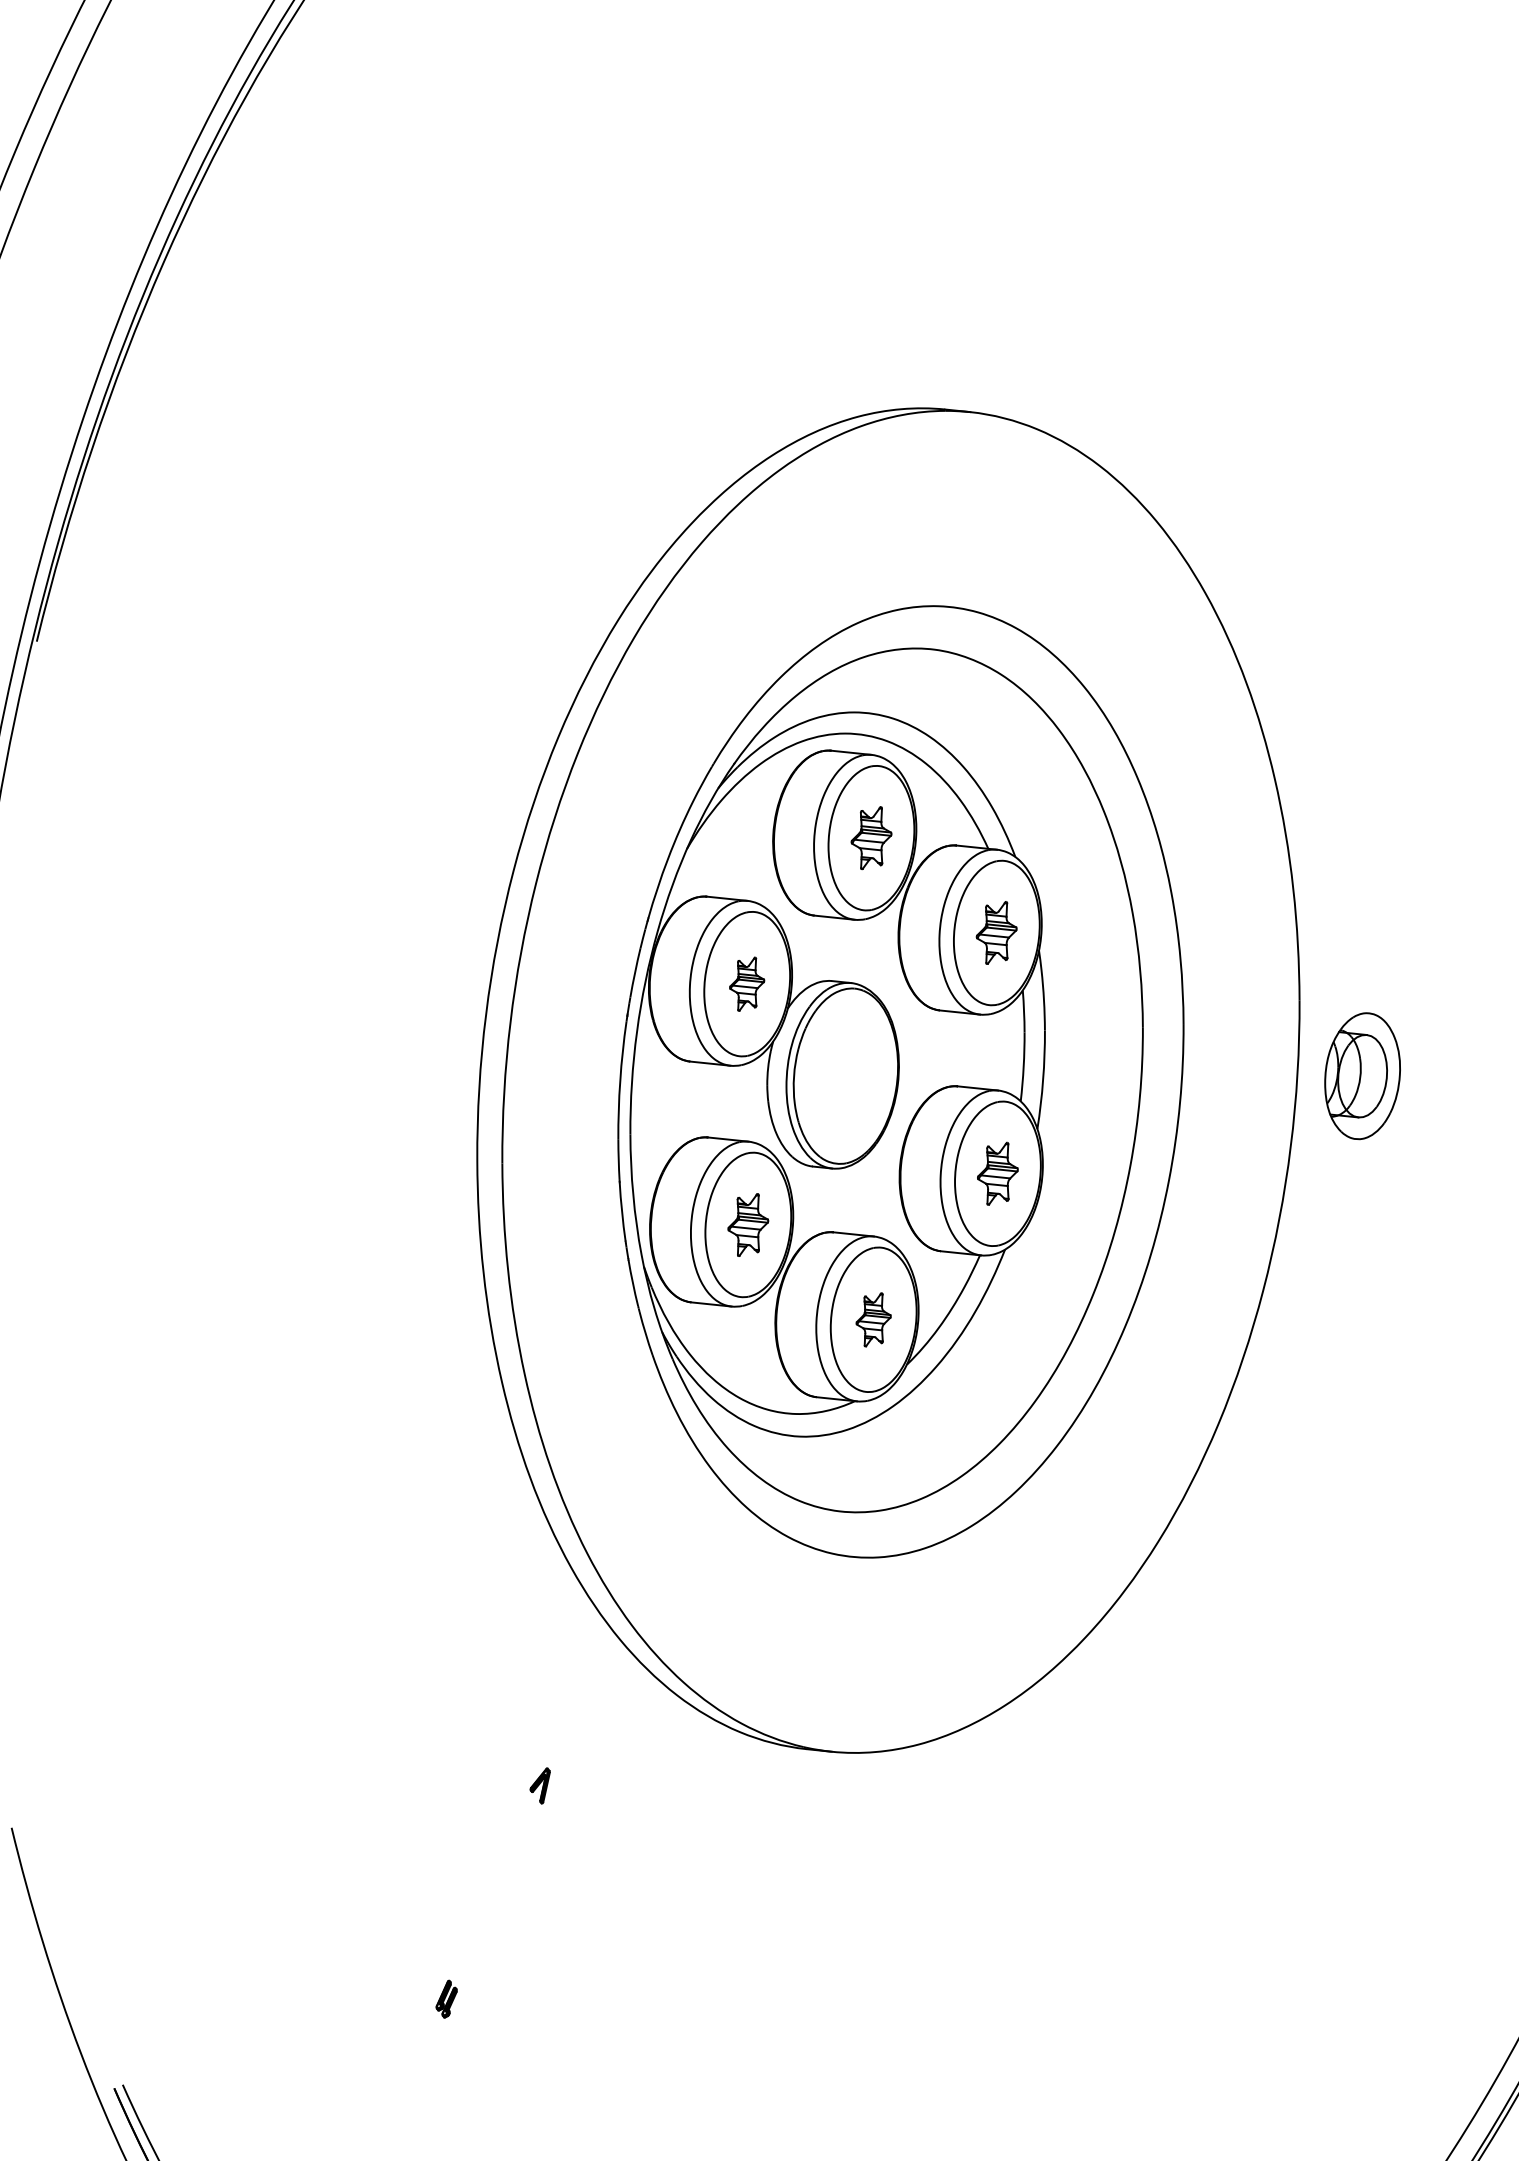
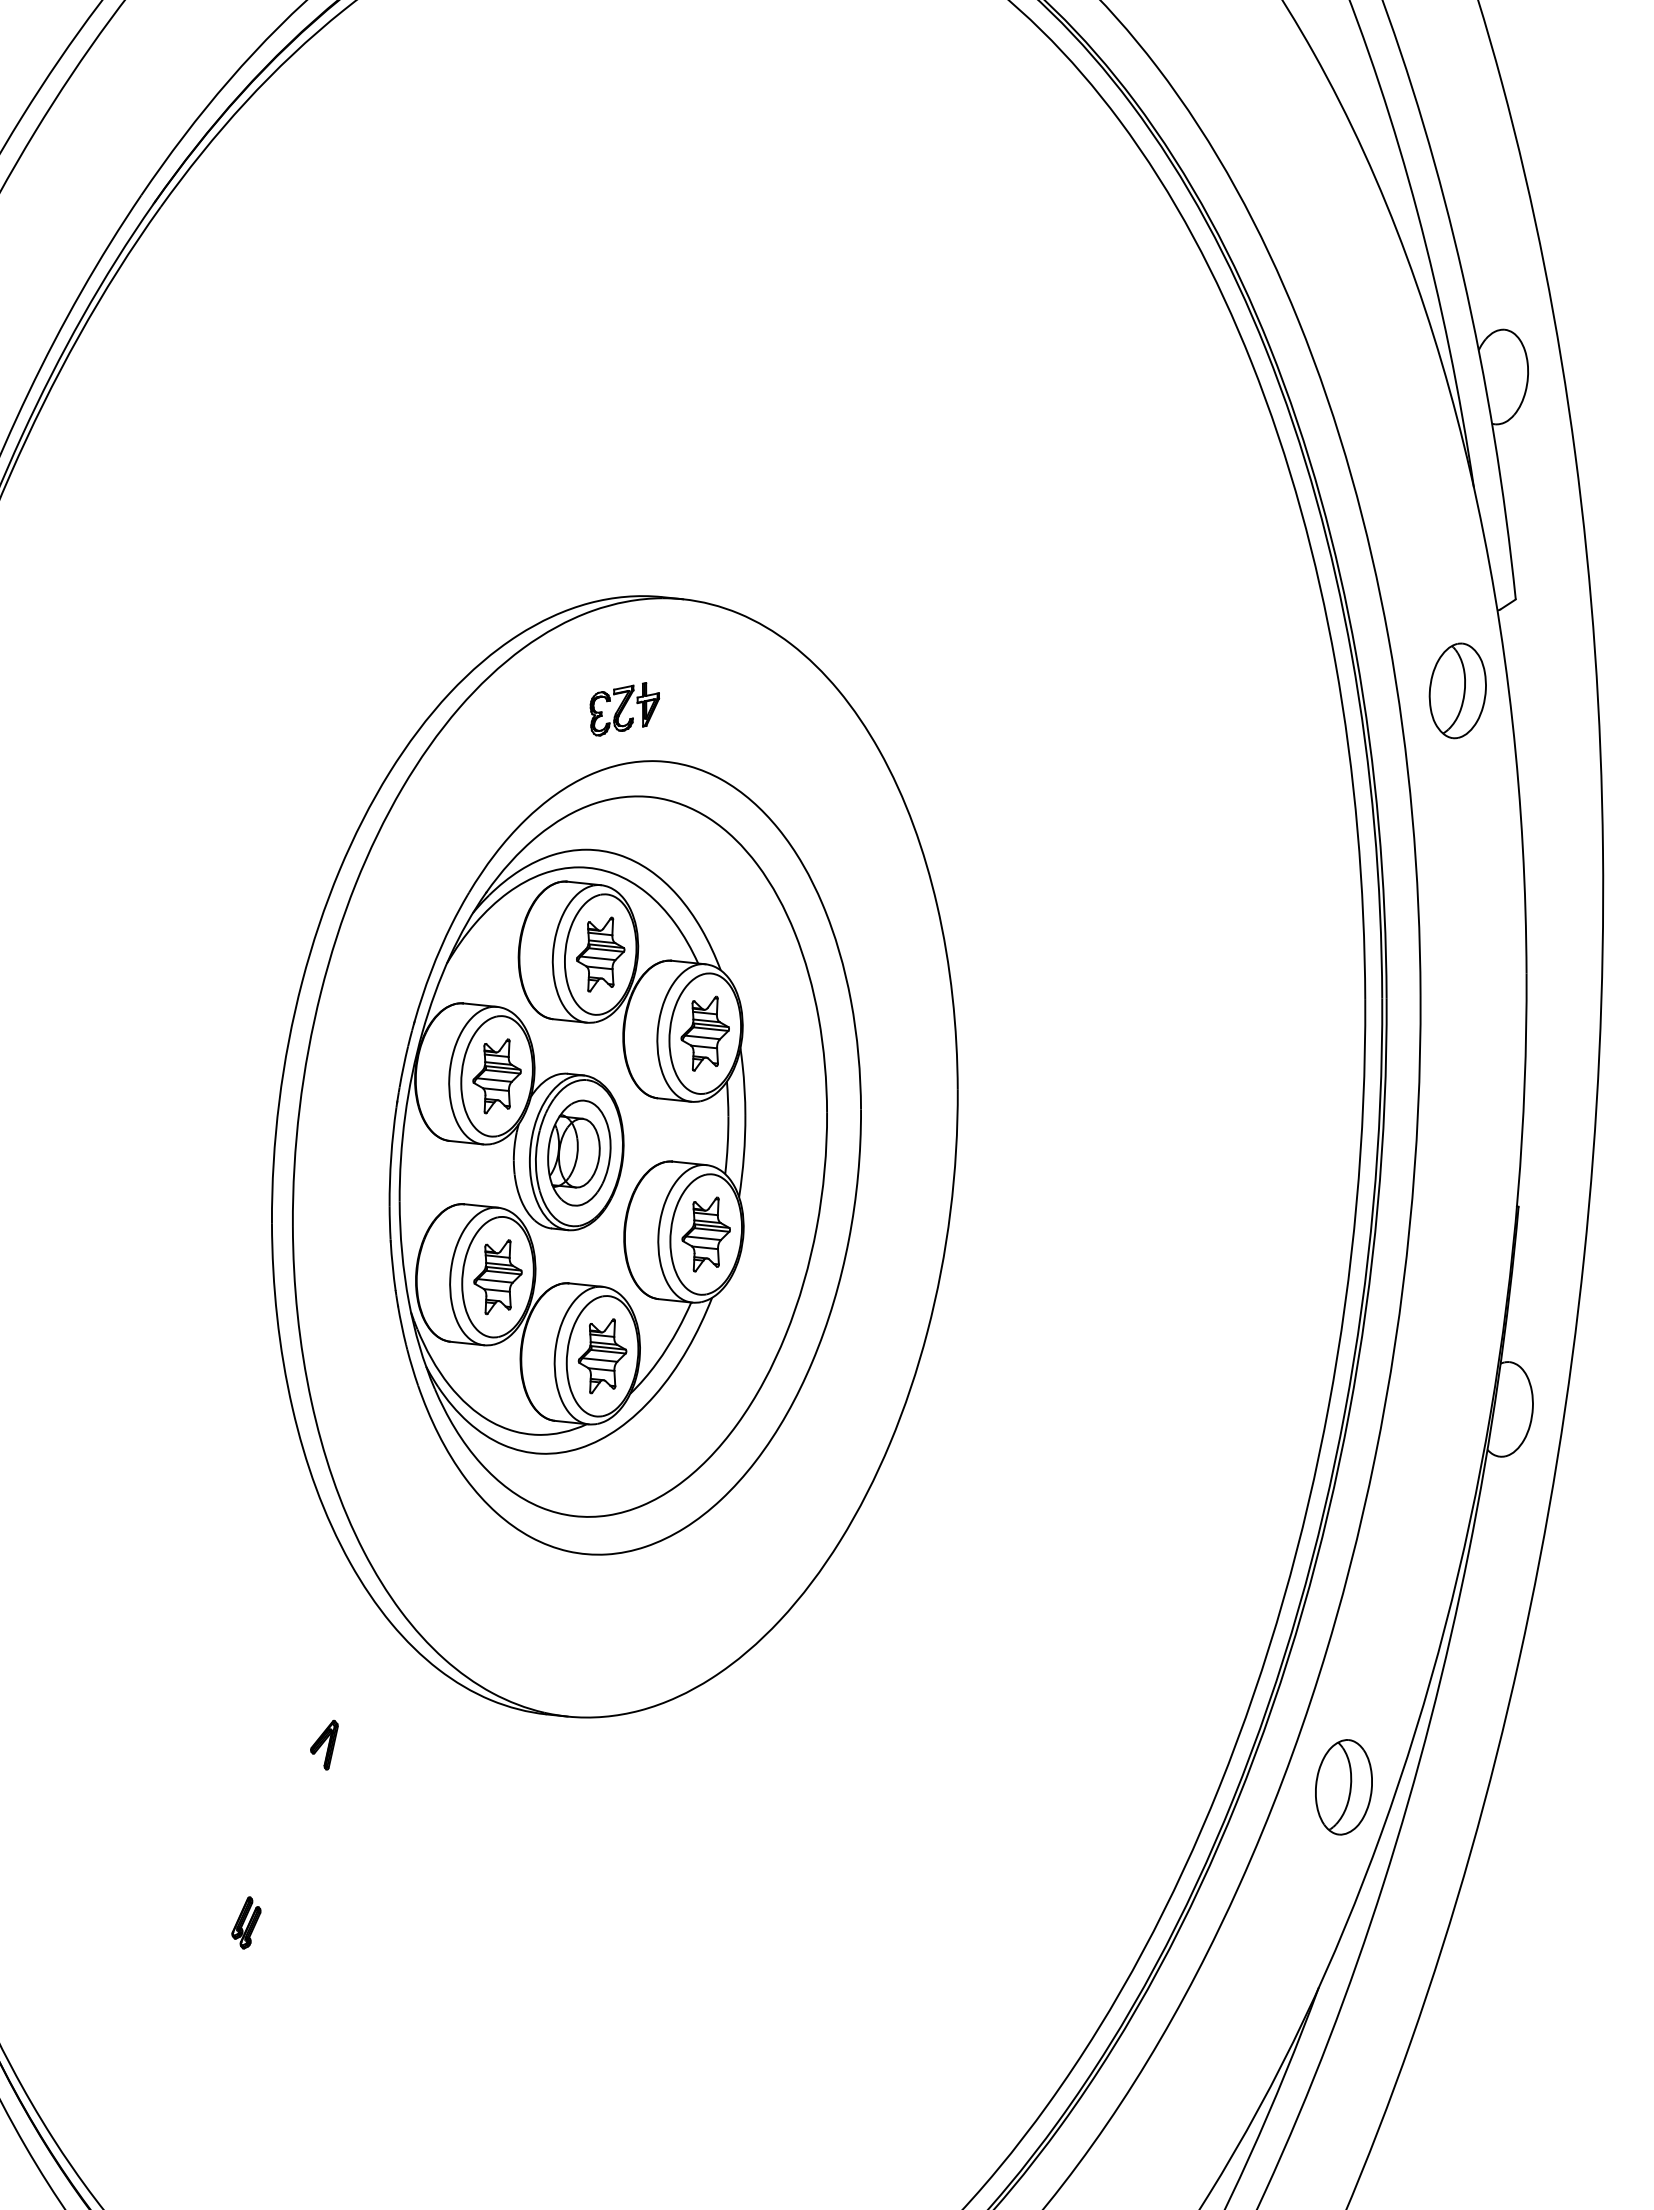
part: (899, 544) -> (624, 709), added
part: (871, 838) -> (600, 954), size x1.43
part: (995, 932) -> (704, 1033), size x1.43
part: (746, 984) -> (496, 1076), size x1.67
part: (1362, 1075) -> (579, 1152), moved
part: (997, 1173) -> (705, 1234), size x1.43
part: (747, 1225) -> (497, 1277), size x1.43
part: (873, 1320) -> (602, 1356), size x1.67
part: (540, 1785) -> (324, 1744), size x1.67
part: (446, 1998) -> (246, 1922), size x1.67

